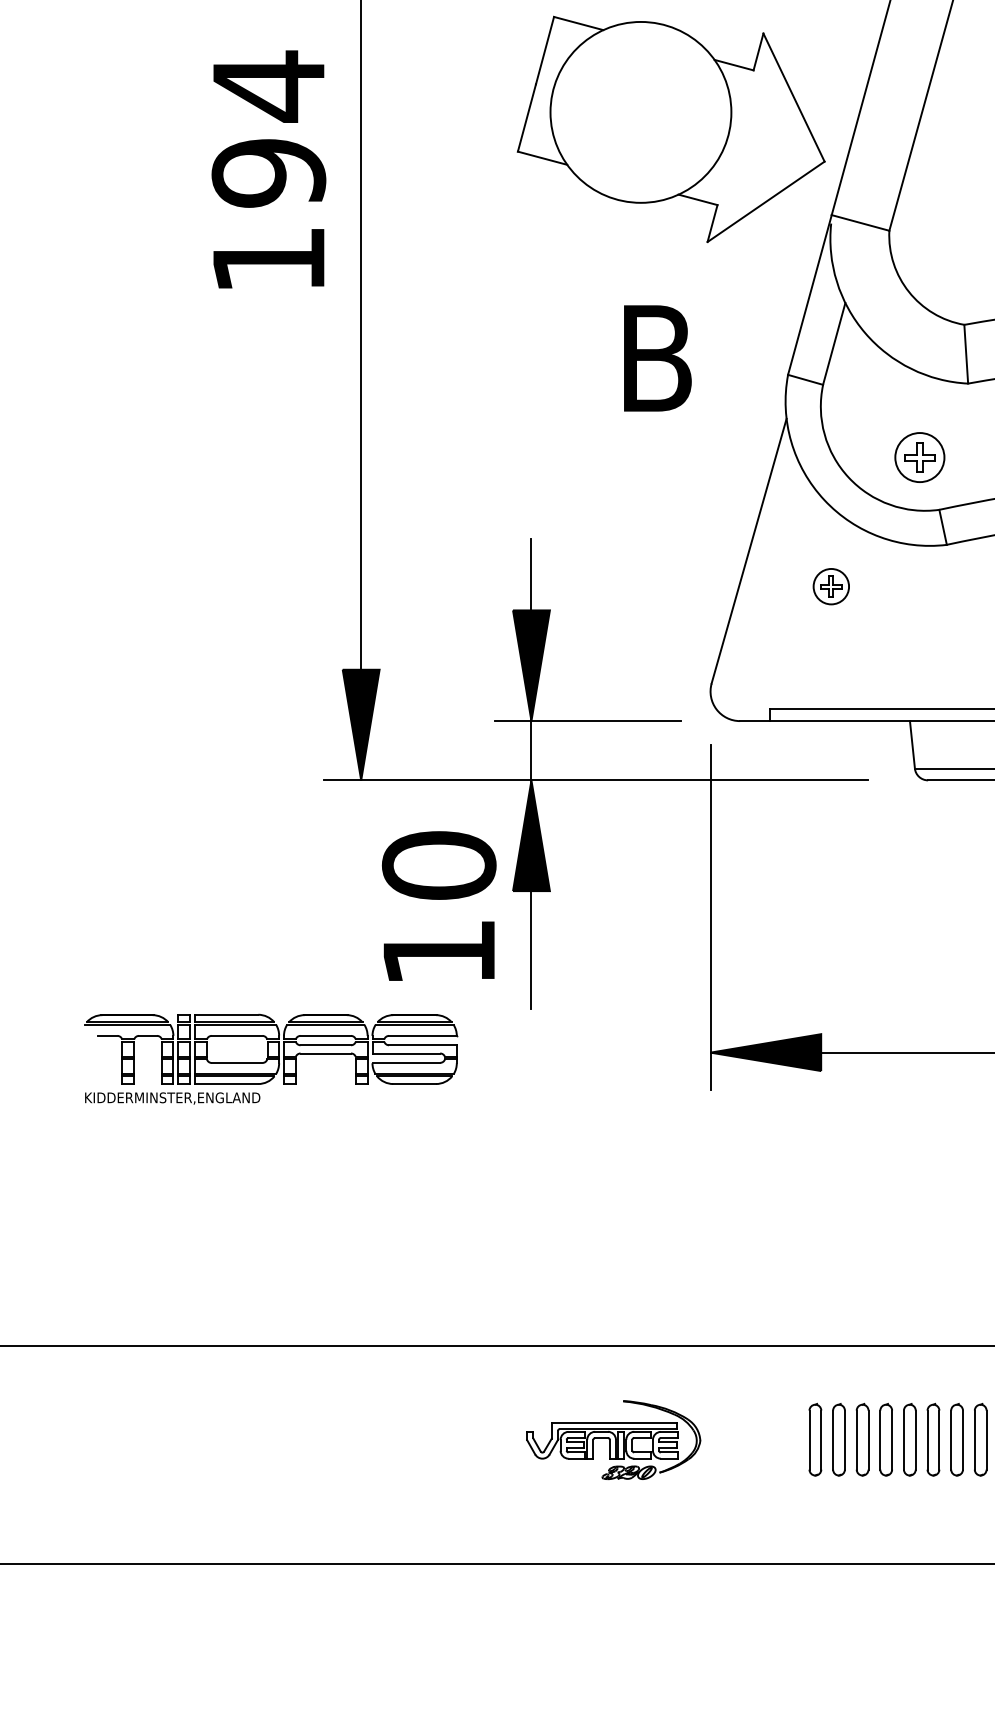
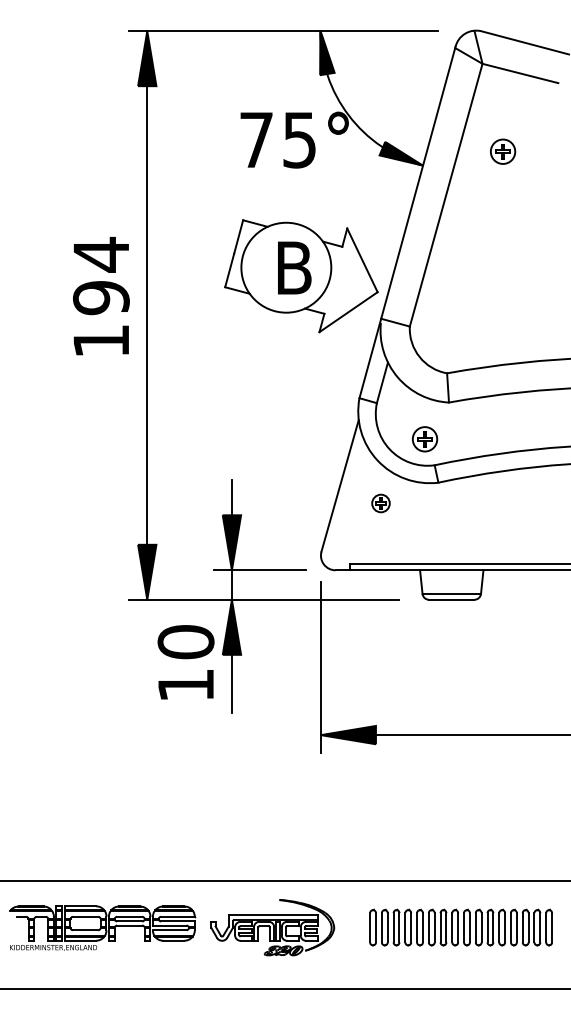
text: (657, 357) -> (294, 267), moved
part: (271, 1057) -> (102, 927), moved
part: (613, 1439) -> (272, 927), size x1.43

